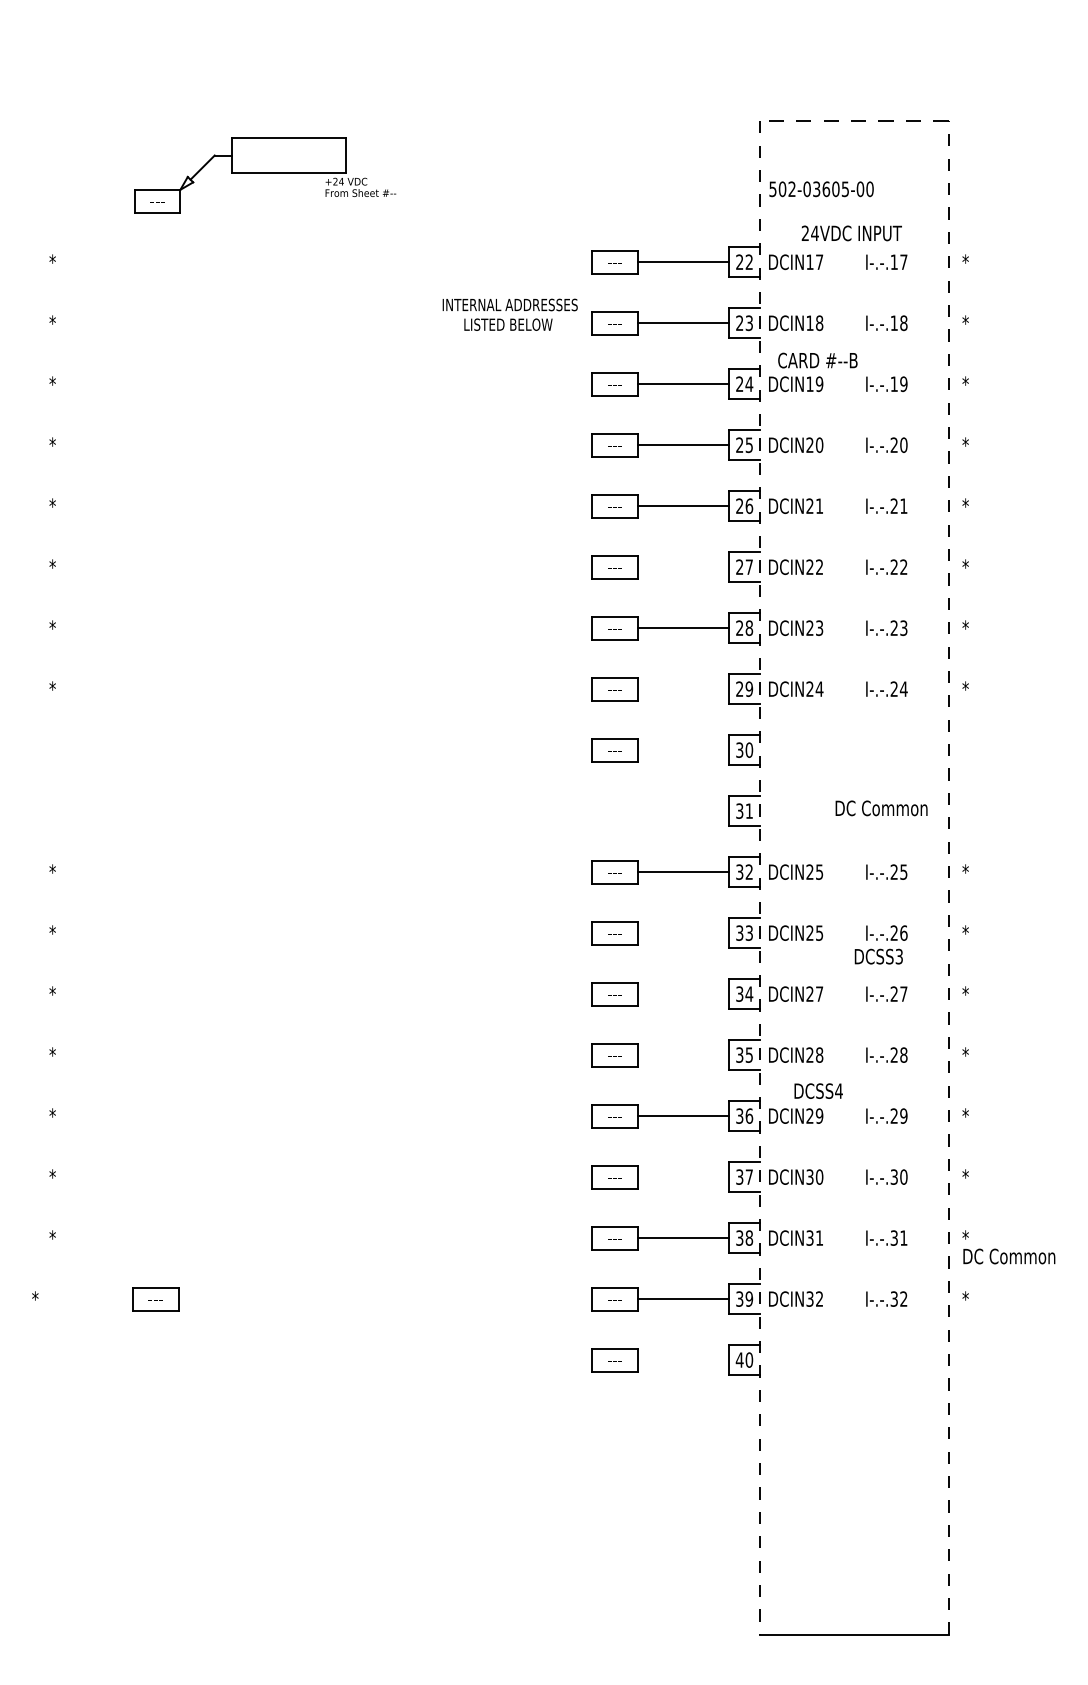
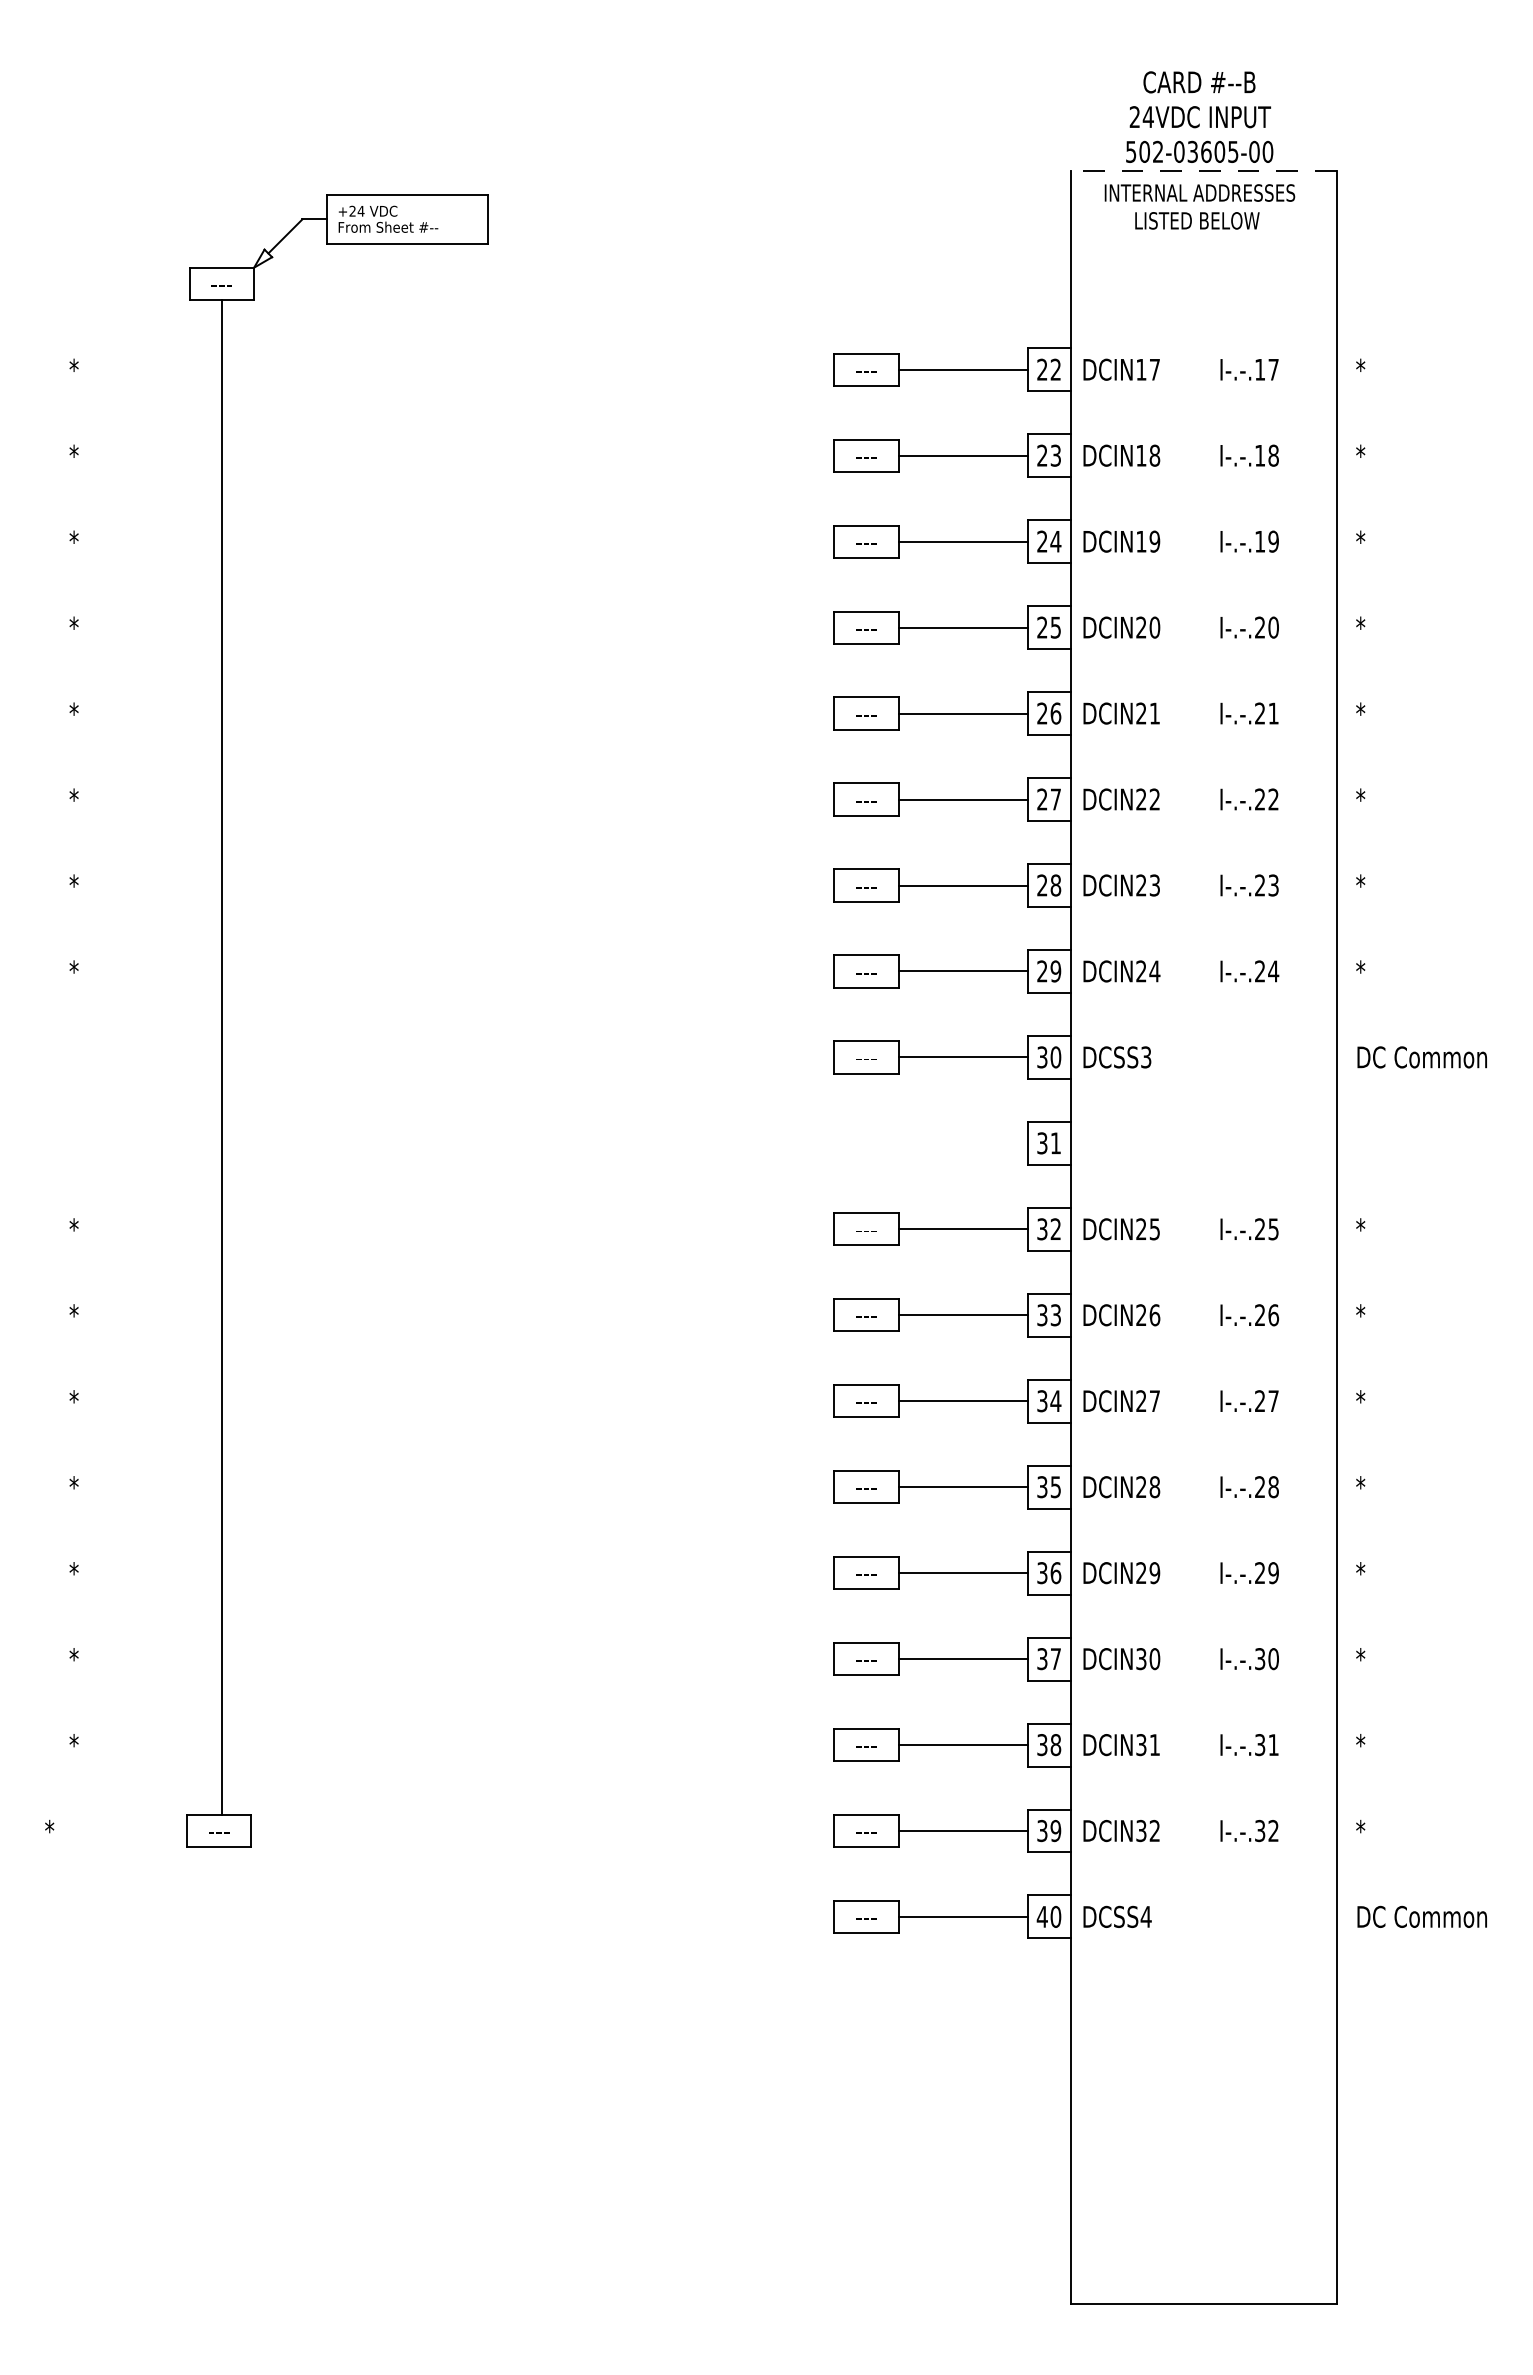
text: (360, 186) -> (388, 218), moved
text: (821, 188) -> (1199, 151), moved
text: (851, 233) -> (1199, 117), moved
text: (509, 314) -> (1199, 206), moved
text: (817, 360) -> (1199, 82), moved
line: (683, 567) -> (962, 799), added
line: (683, 689) -> (962, 971), added
line: (157, 749) -> (221, 1056), added
line: (683, 750) -> (962, 1057), added
text: (881, 808) -> (1421, 1057), moved
line: (759, 877) -> (1070, 1237), dashed -> solid
line: (948, 877) -> (1336, 1236), dashed -> solid
line: (683, 933) -> (962, 1315), added
text: (819, 933) -> (1154, 1315), DCIN25 -> DCIN26
text: (878, 956) -> (1117, 1057), moved
line: (683, 994) -> (962, 1401), added
line: (683, 1055) -> (962, 1487), added
text: (818, 1090) -> (1117, 1916), moved
line: (683, 1177) -> (962, 1659), added
text: (1008, 1256) -> (1421, 1916), moved
line: (683, 1359) -> (962, 1916), added

